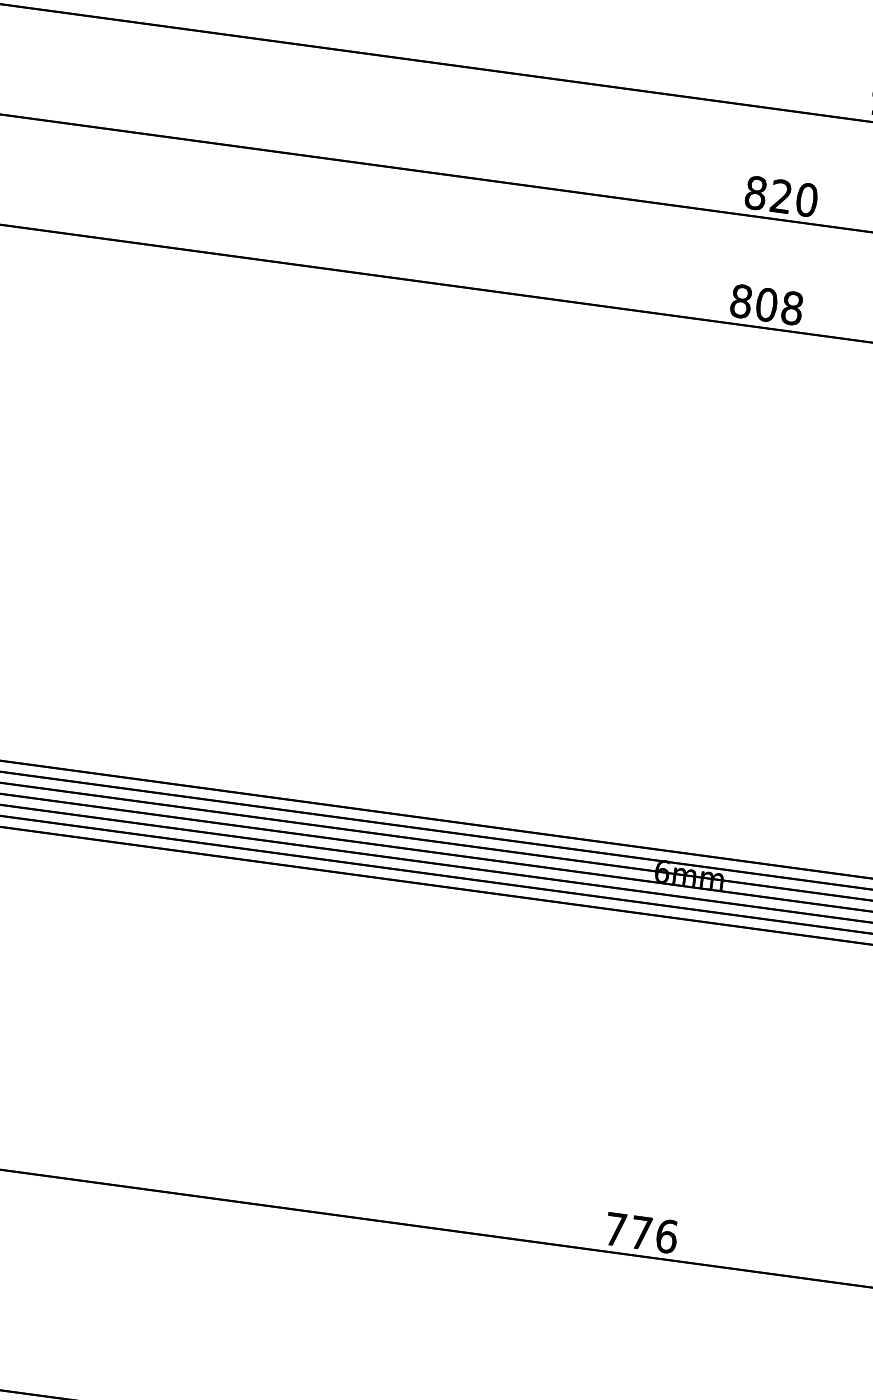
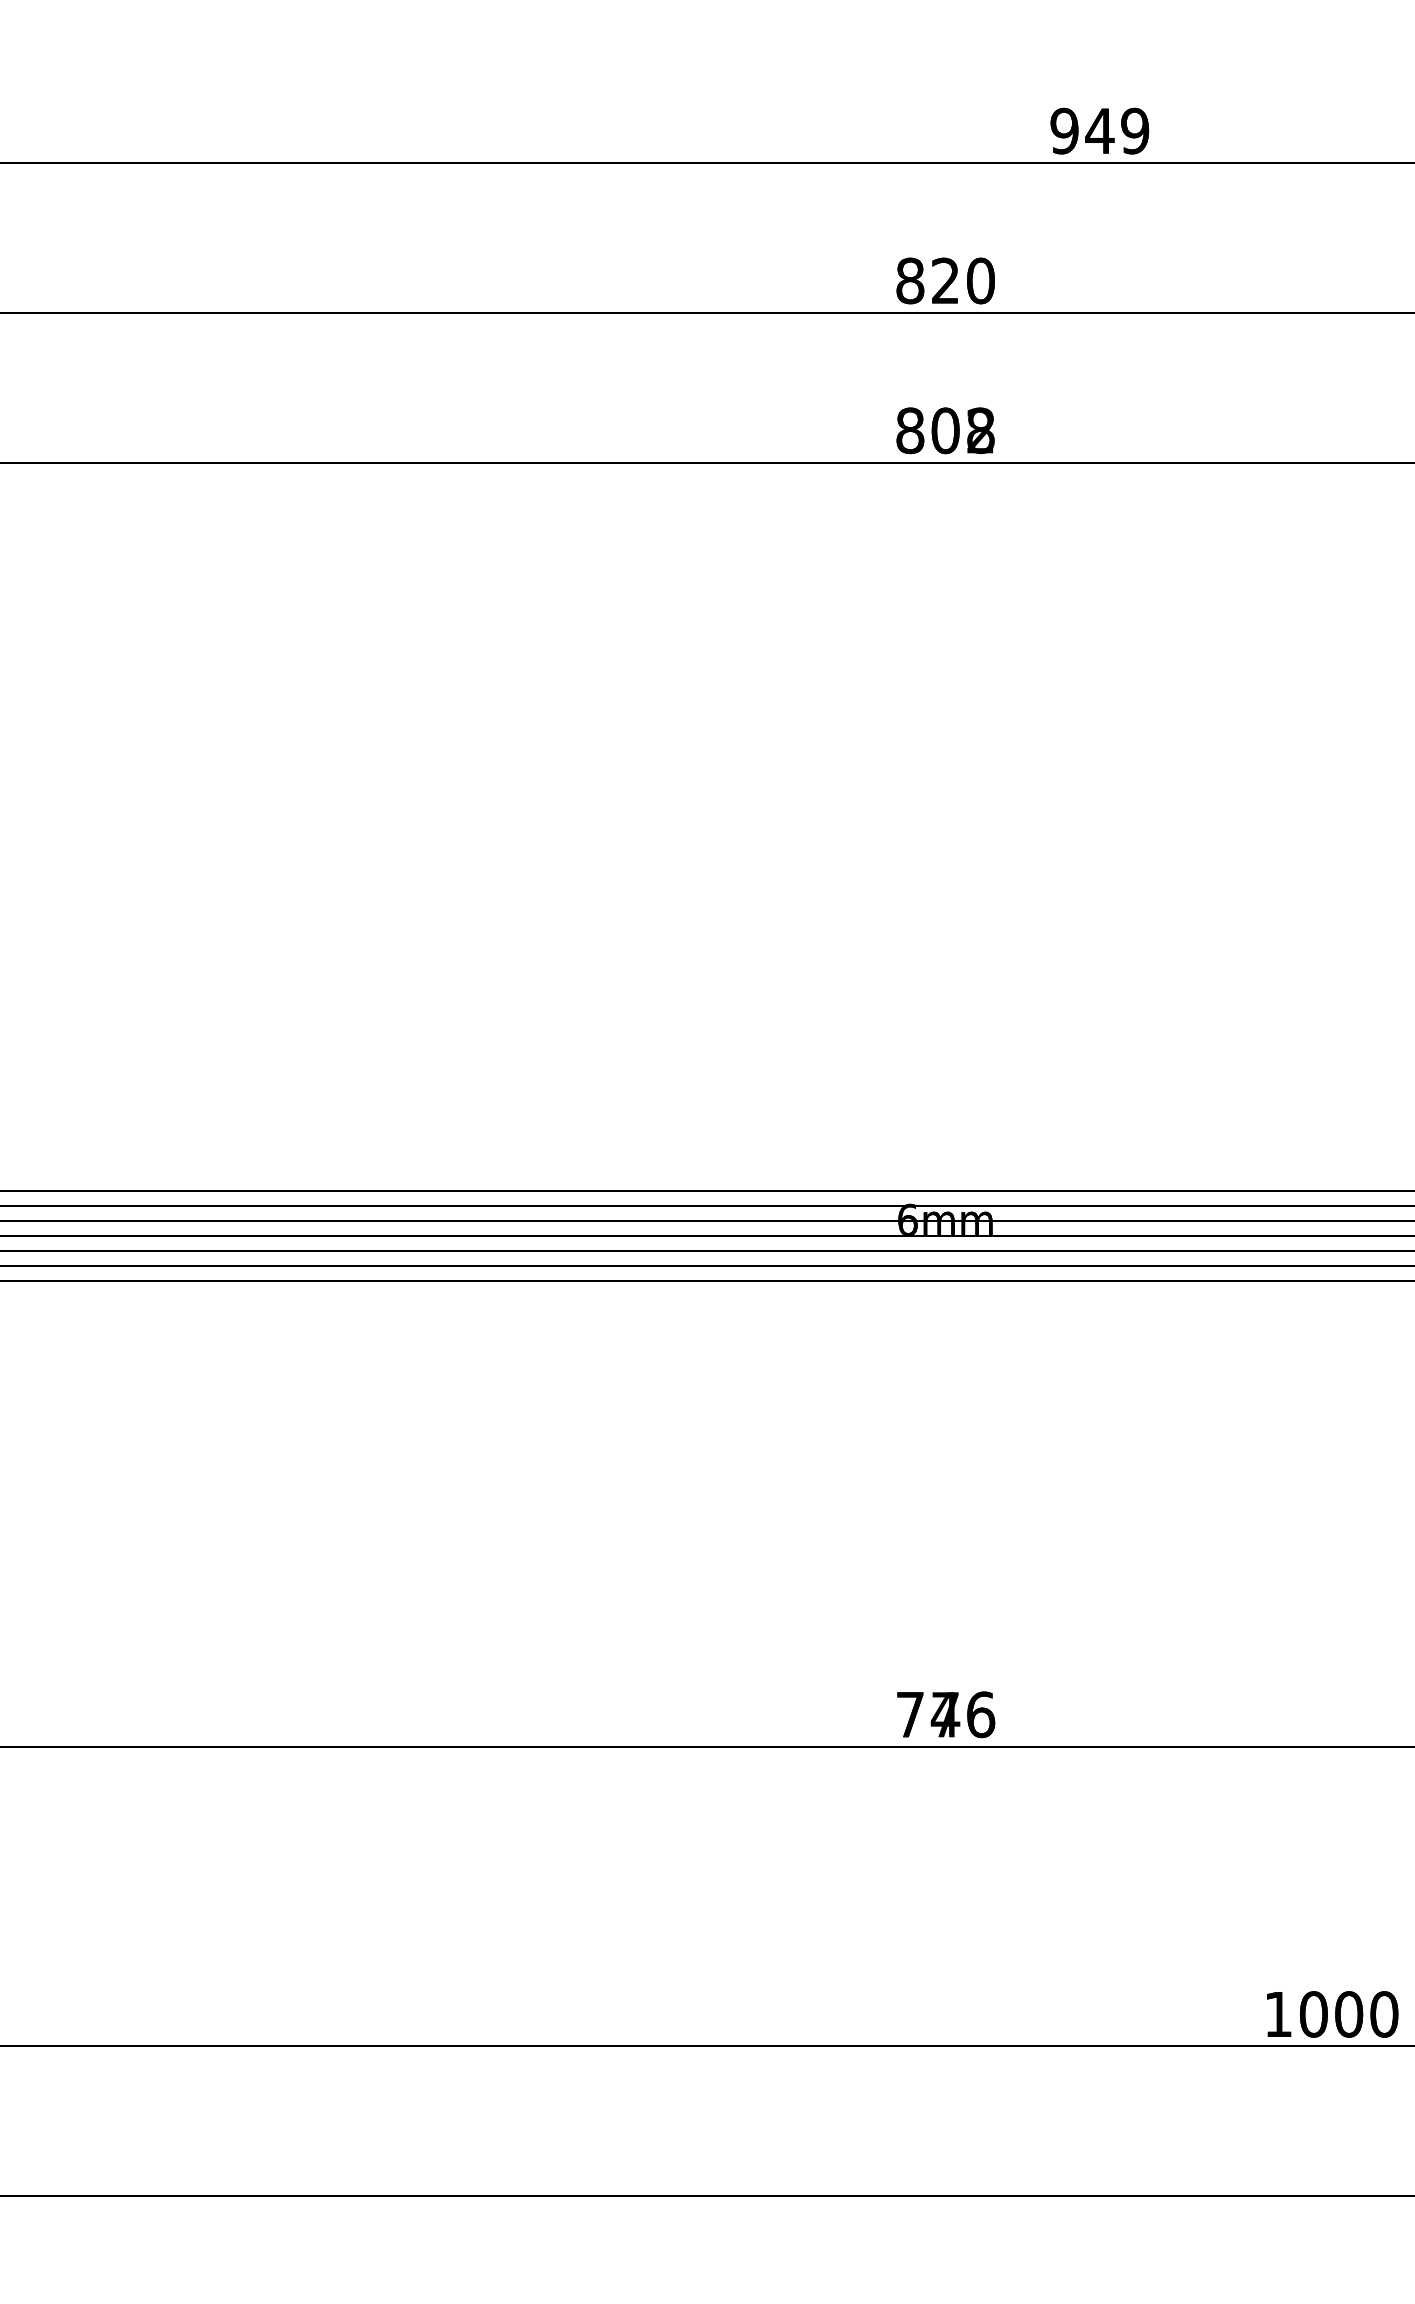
text: (792, 308) -> (980, 430), 808 -> 802
text: (641, 1232) -> (945, 1714), 776 -> 746

